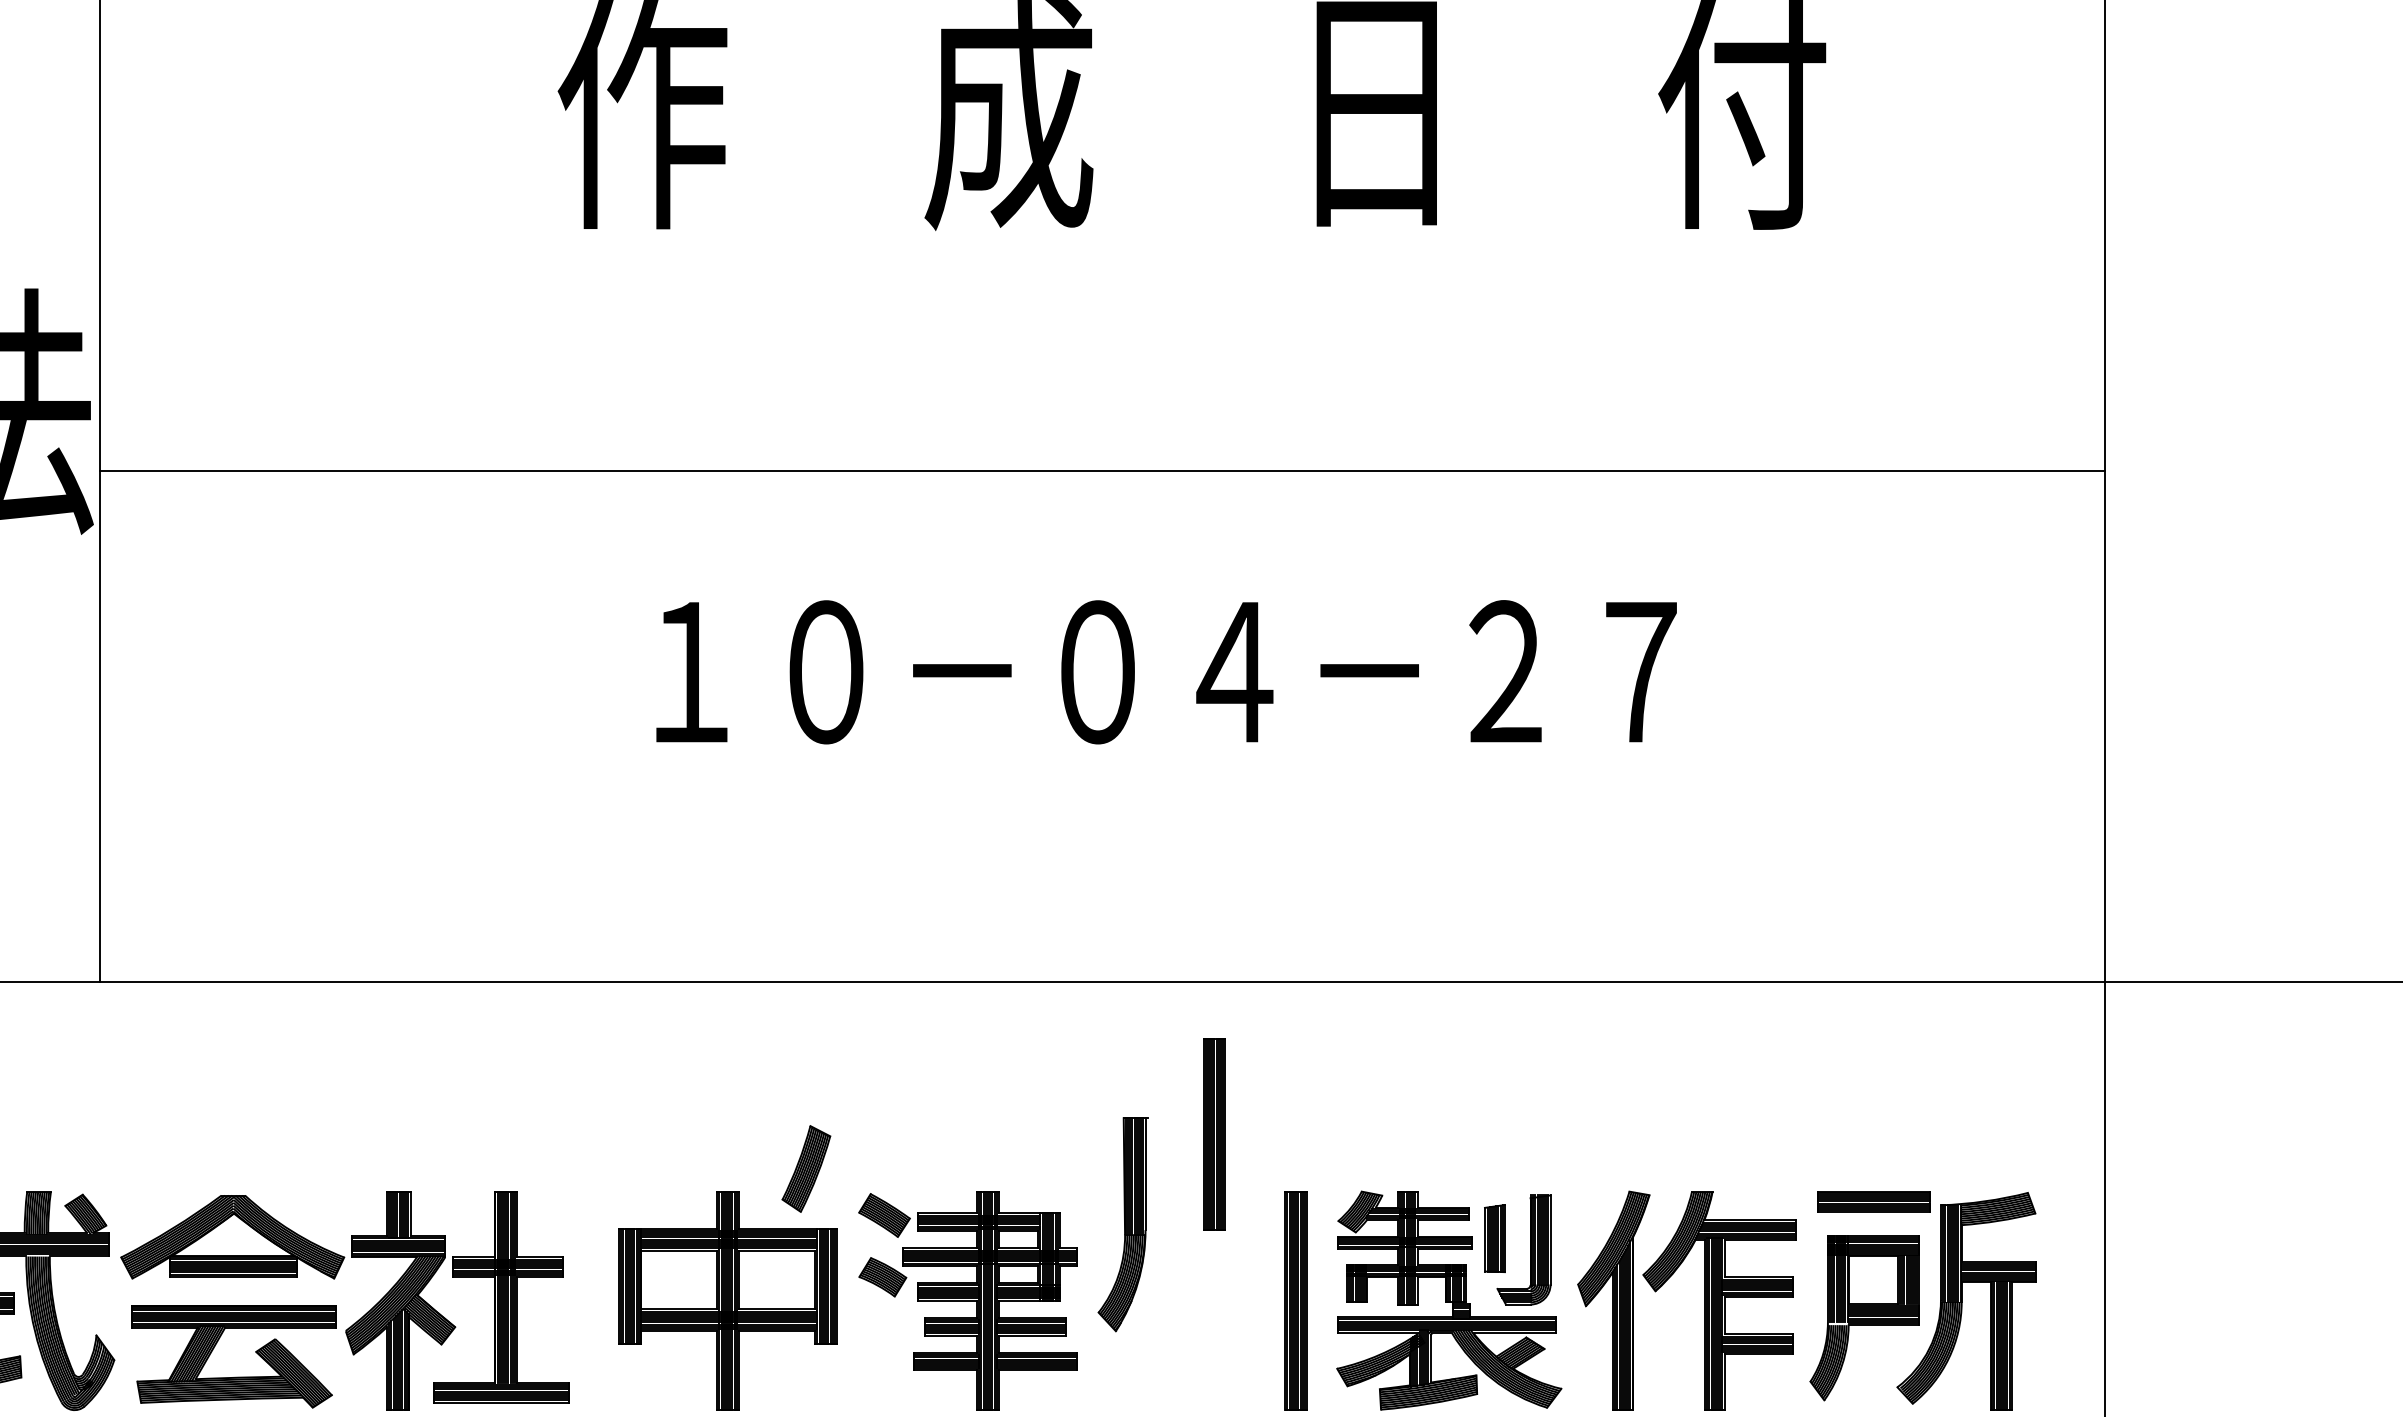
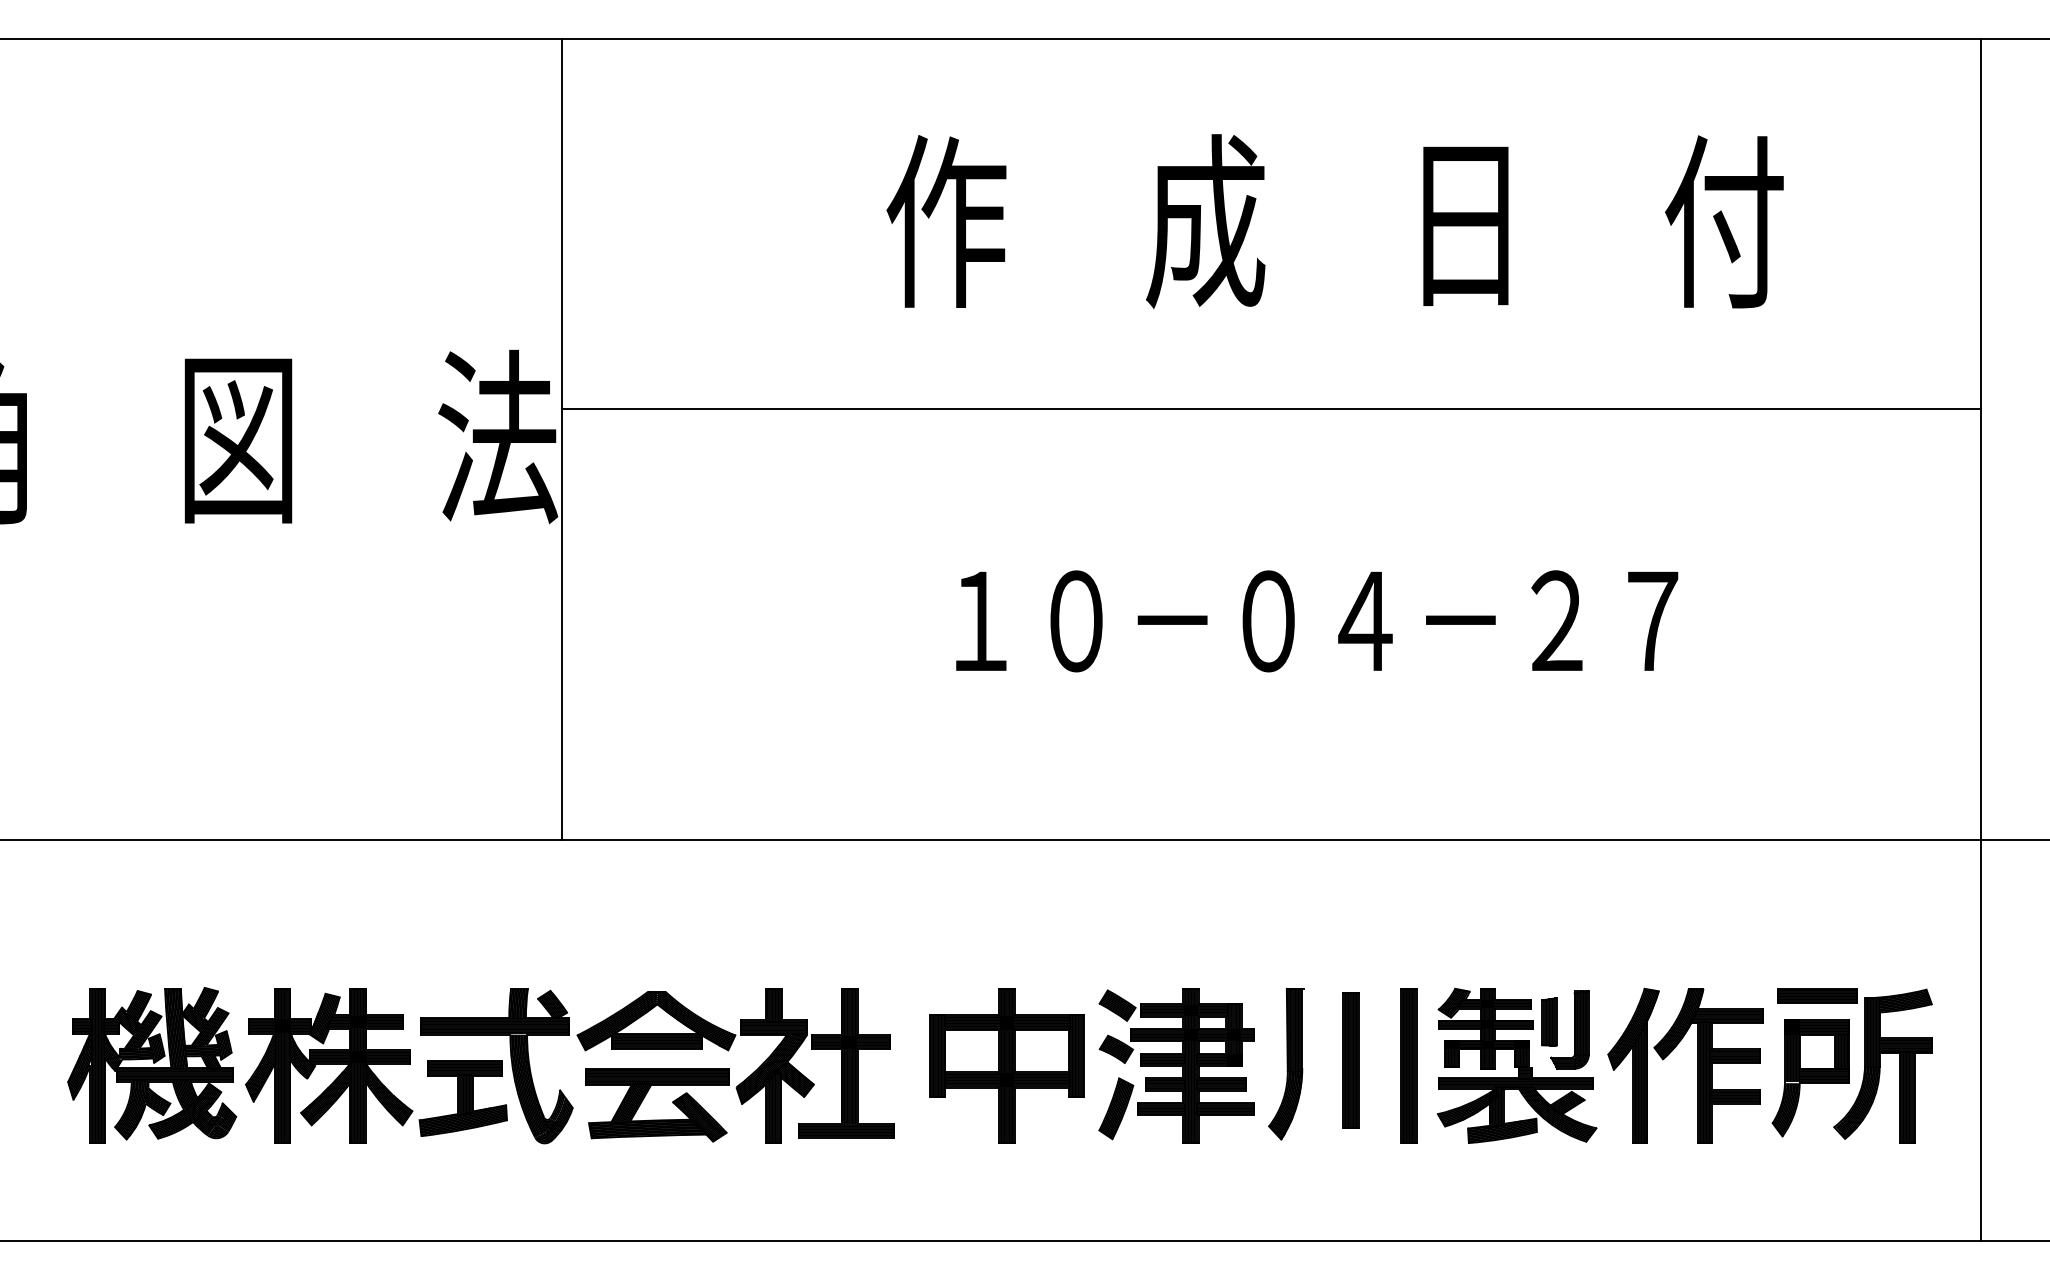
line: (1102, 470) -> (1271, 408), moved
part: (1213, 1134) -> (1350, 1060), moved
part: (806, 1168) -> (1116, 1108), moved
part: (1123, 1225) -> (1286, 1064), moved

